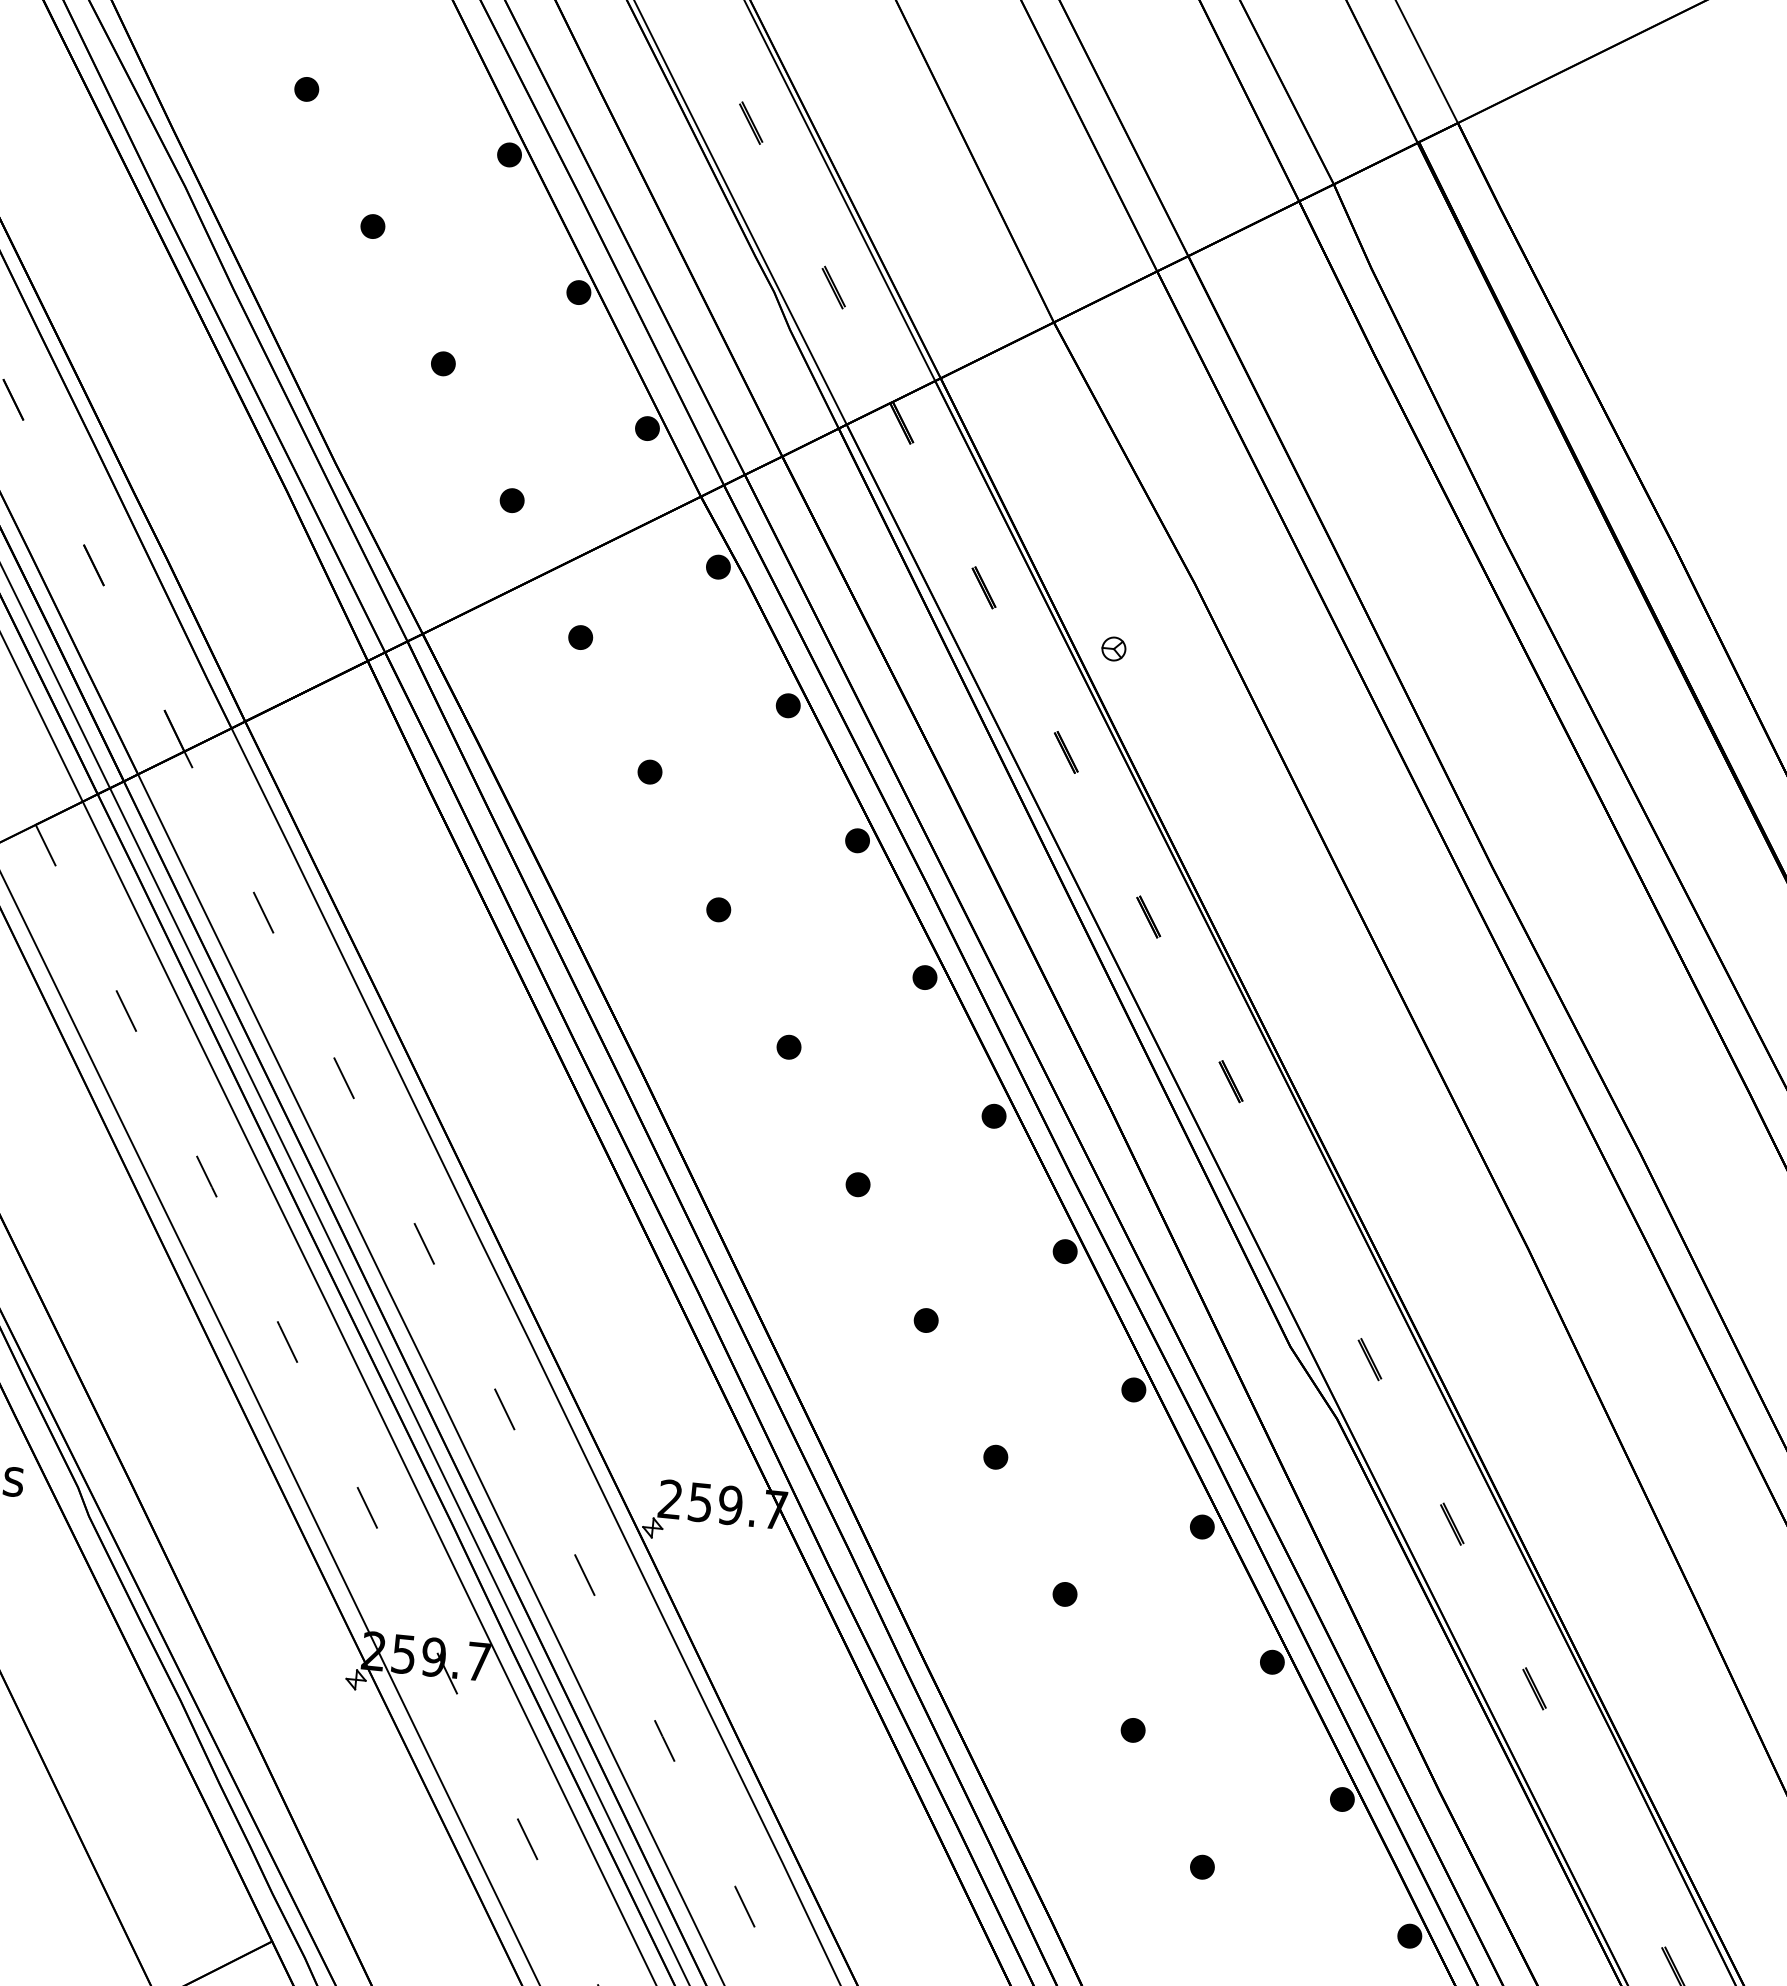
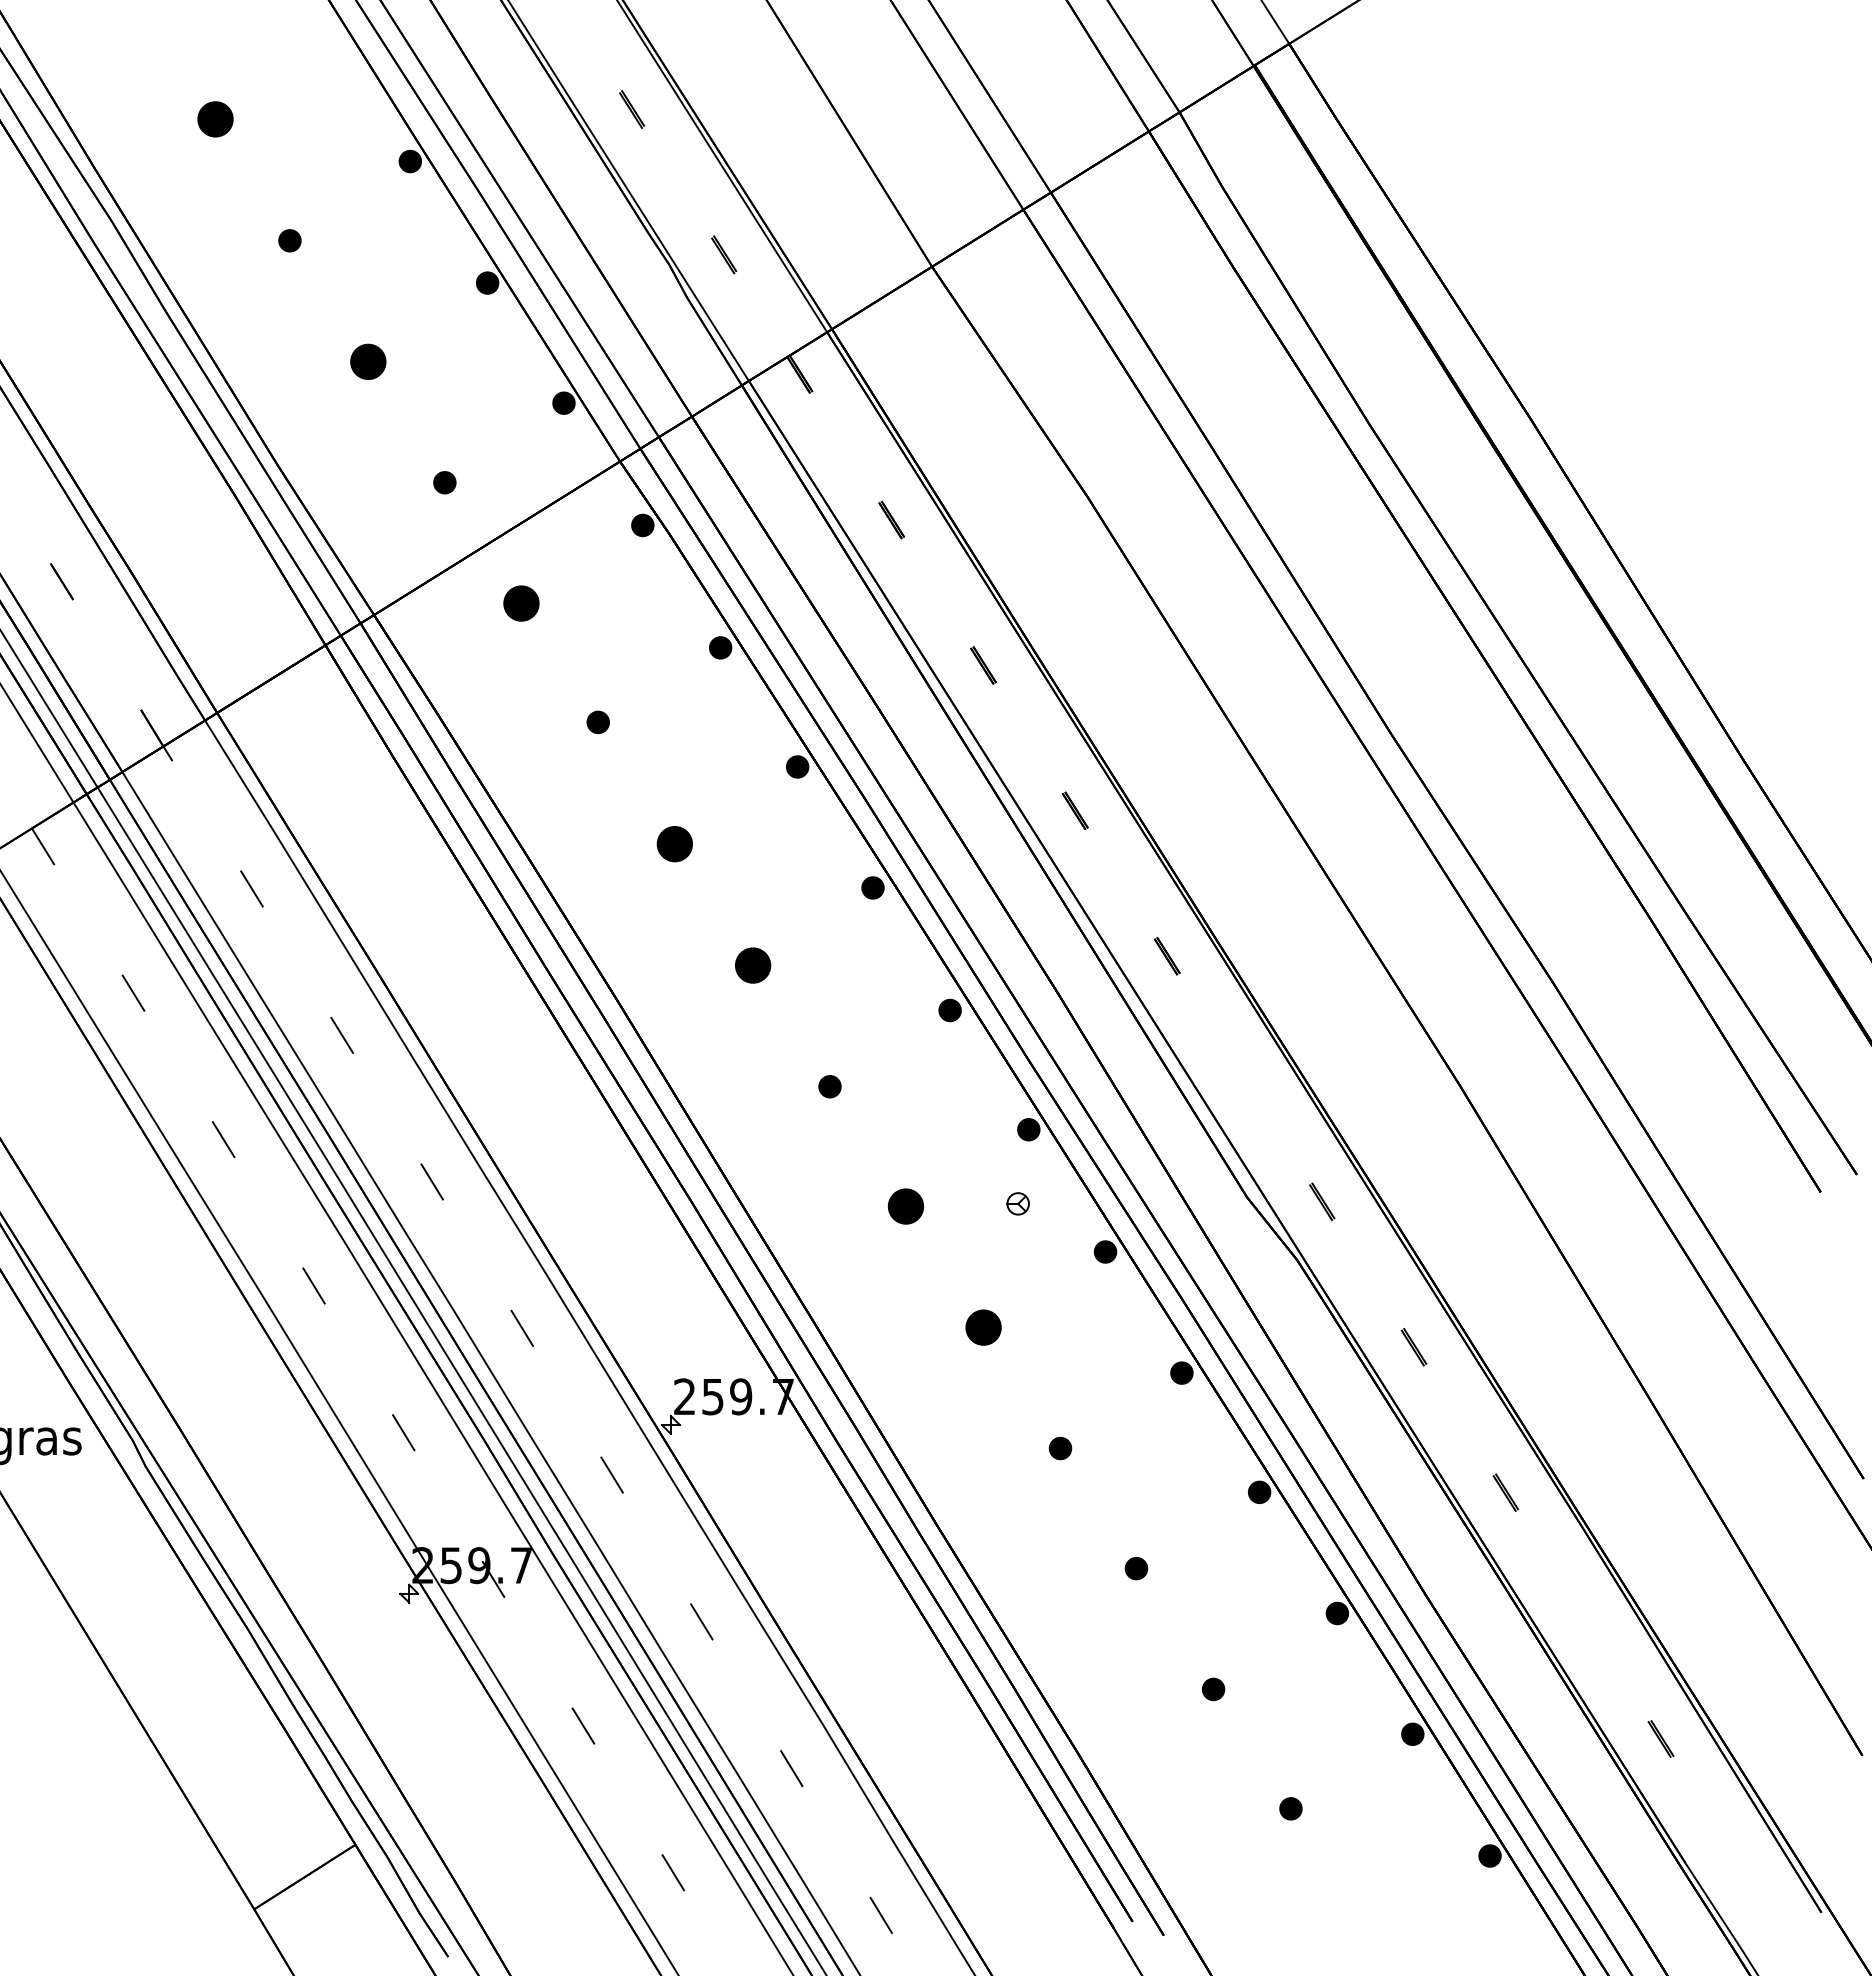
part: (306, 89) -> (215, 119), size x1.6
part: (442, 363) -> (367, 361), size x1.6
part: (579, 637) -> (520, 603), size x1.6
part: (1113, 648) -> (1017, 1203), moved
part: (718, 909) -> (674, 843), size x1.6
part: (788, 1046) -> (752, 964), size x1.6
part: (925, 1320) -> (905, 1206), size x1.6
part: (994, 1456) -> (982, 1326), size x1.6

